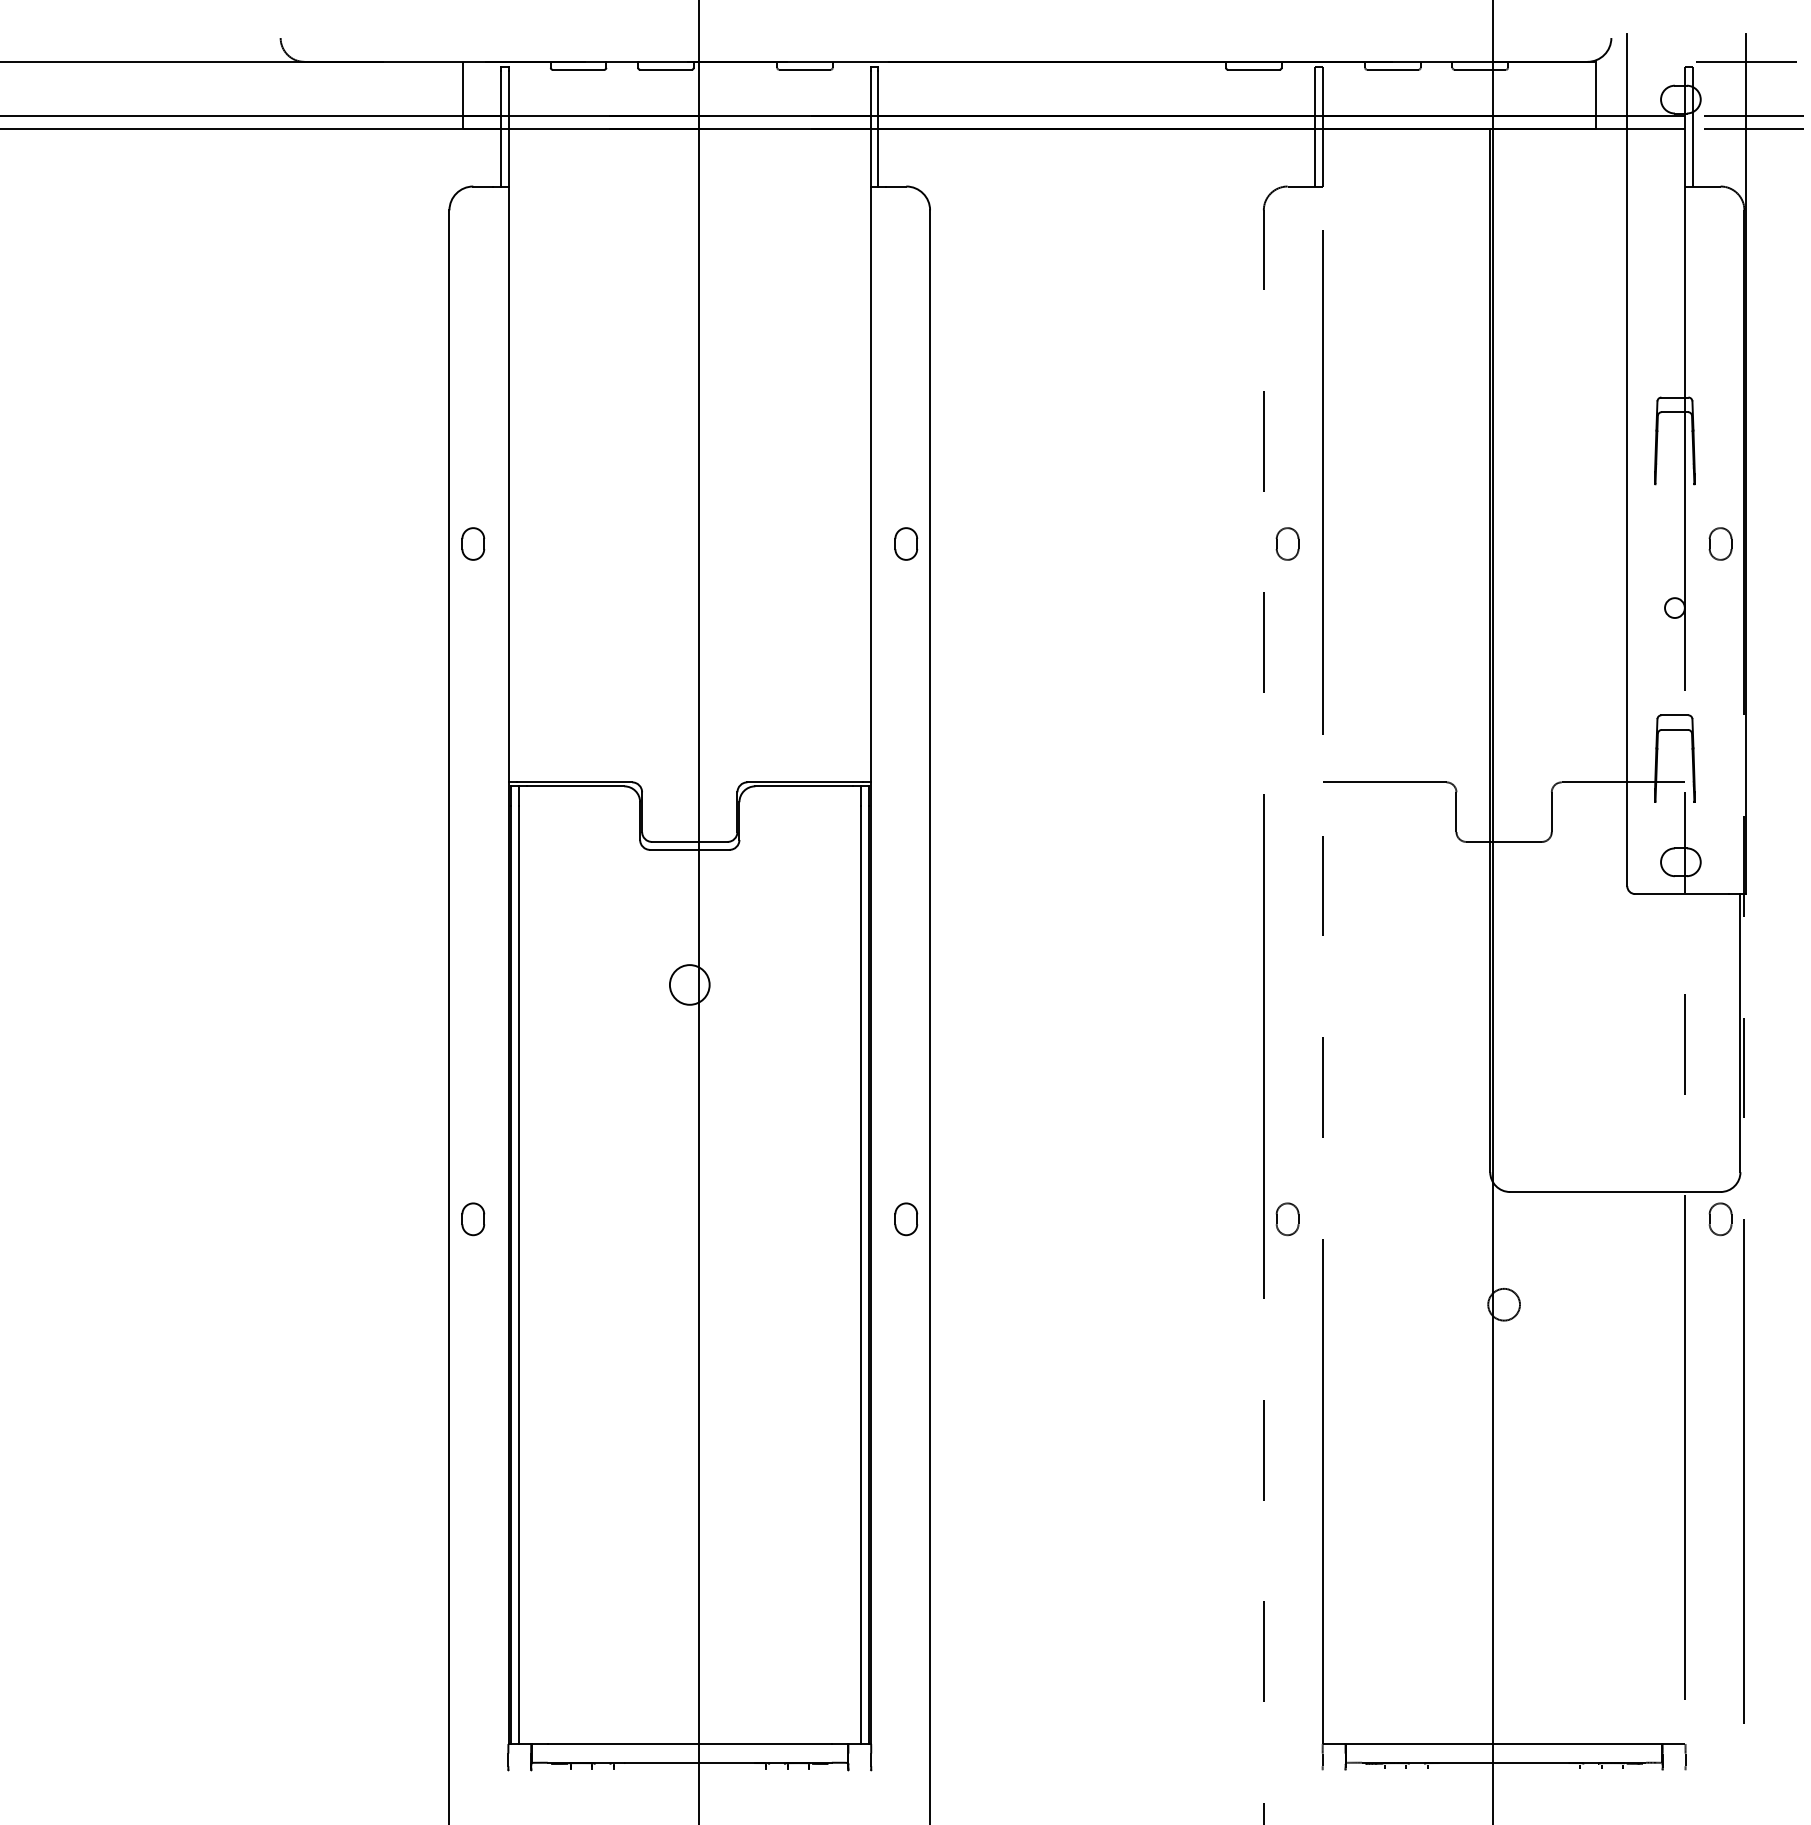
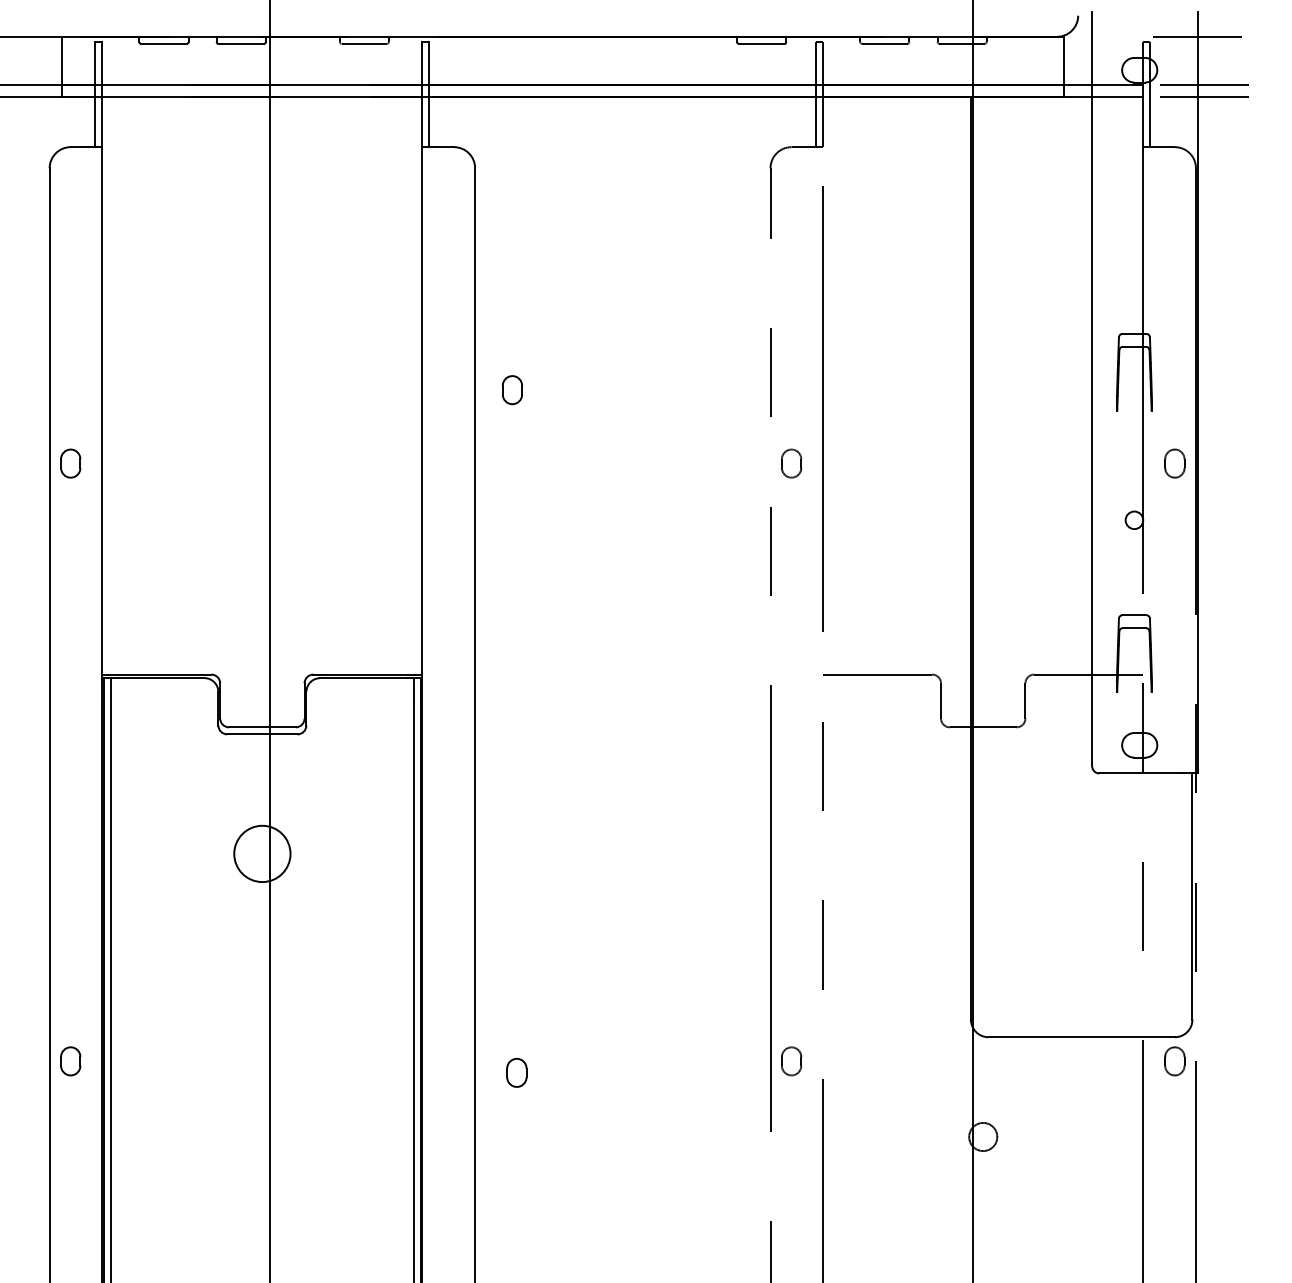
part: (906, 543) -> (512, 389), moved
circle: (689, 984) -> (262, 853), size x1.6
part: (906, 1219) -> (517, 1073), moved

